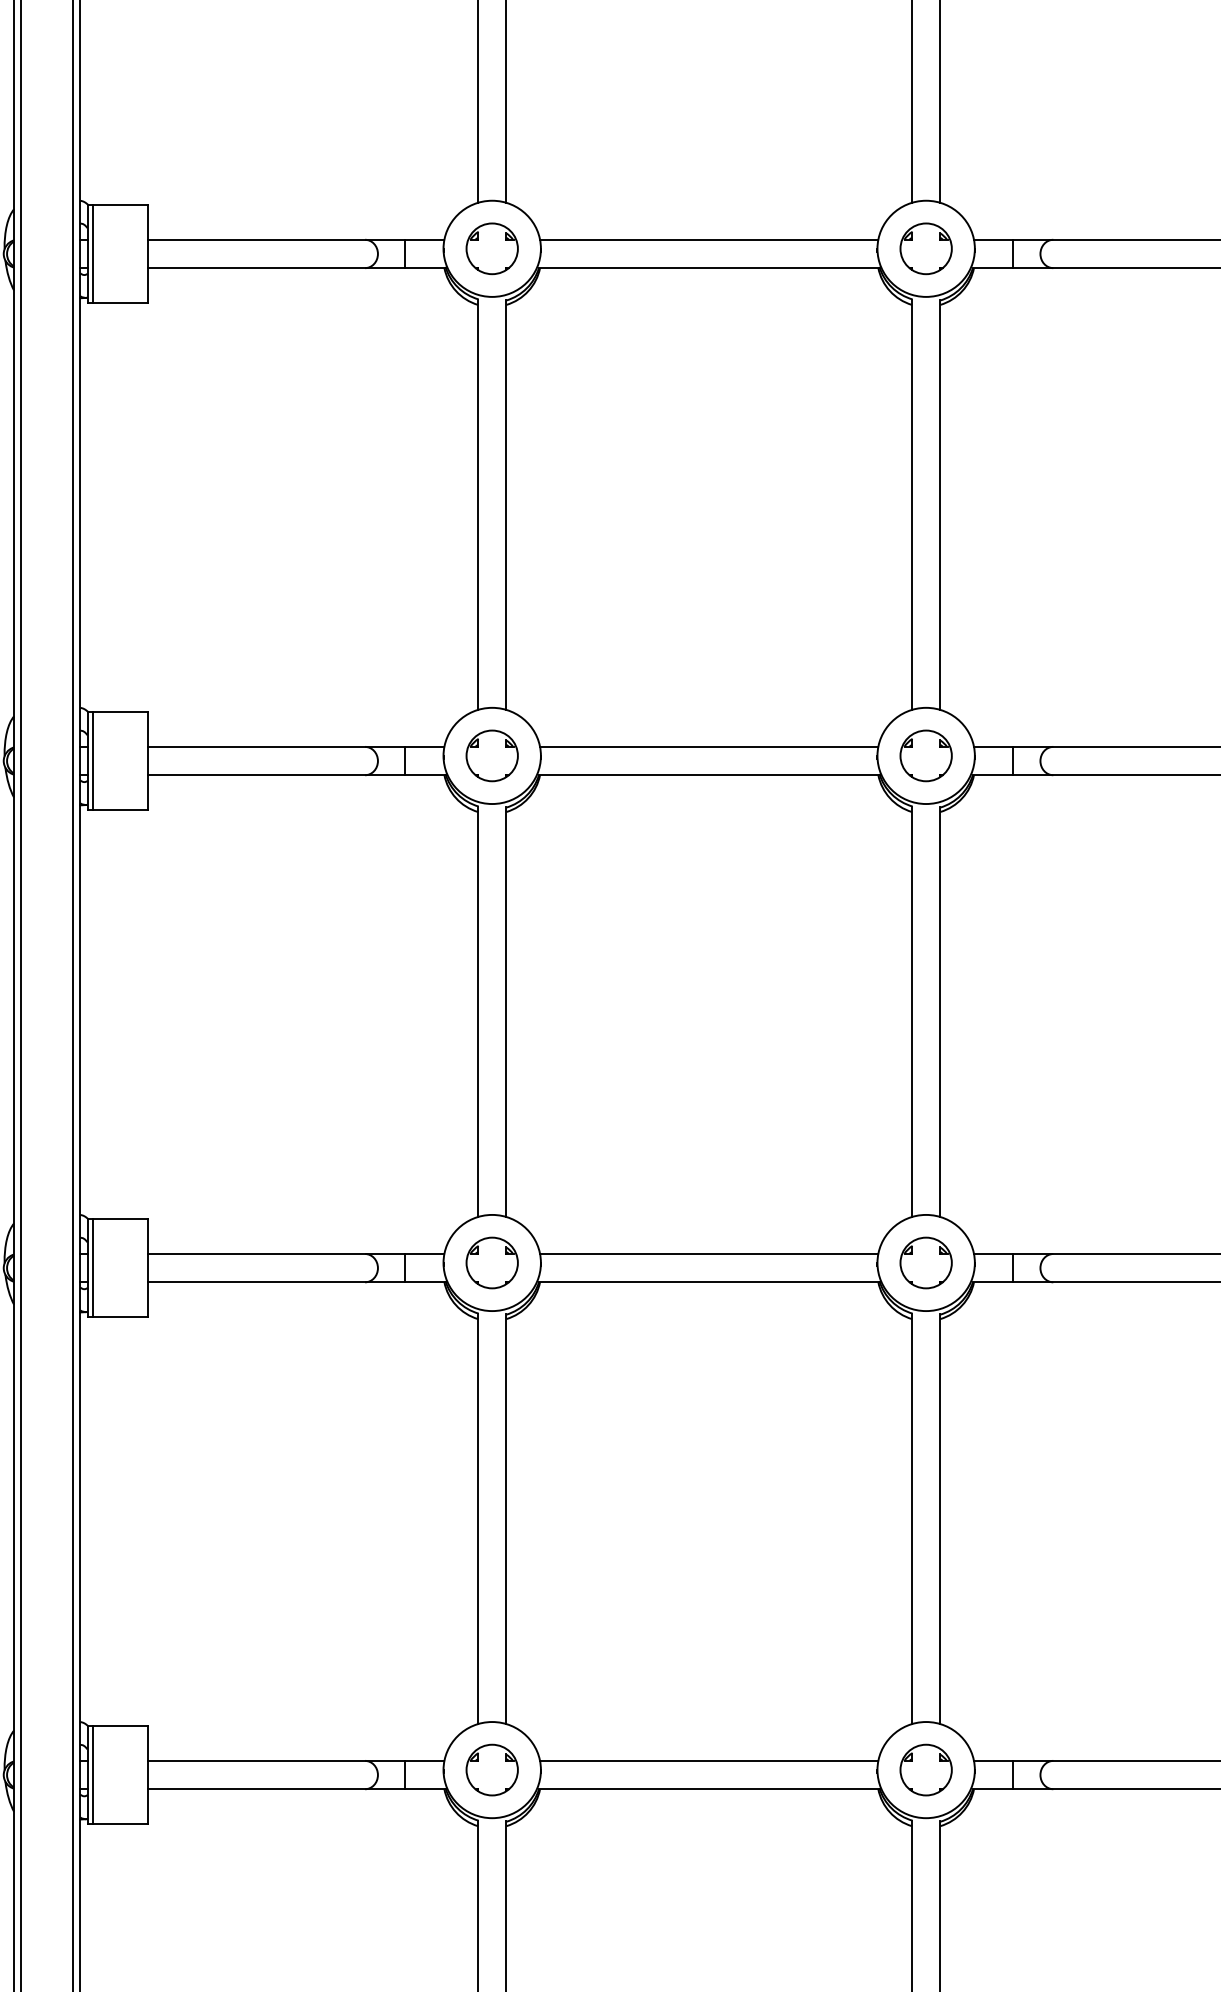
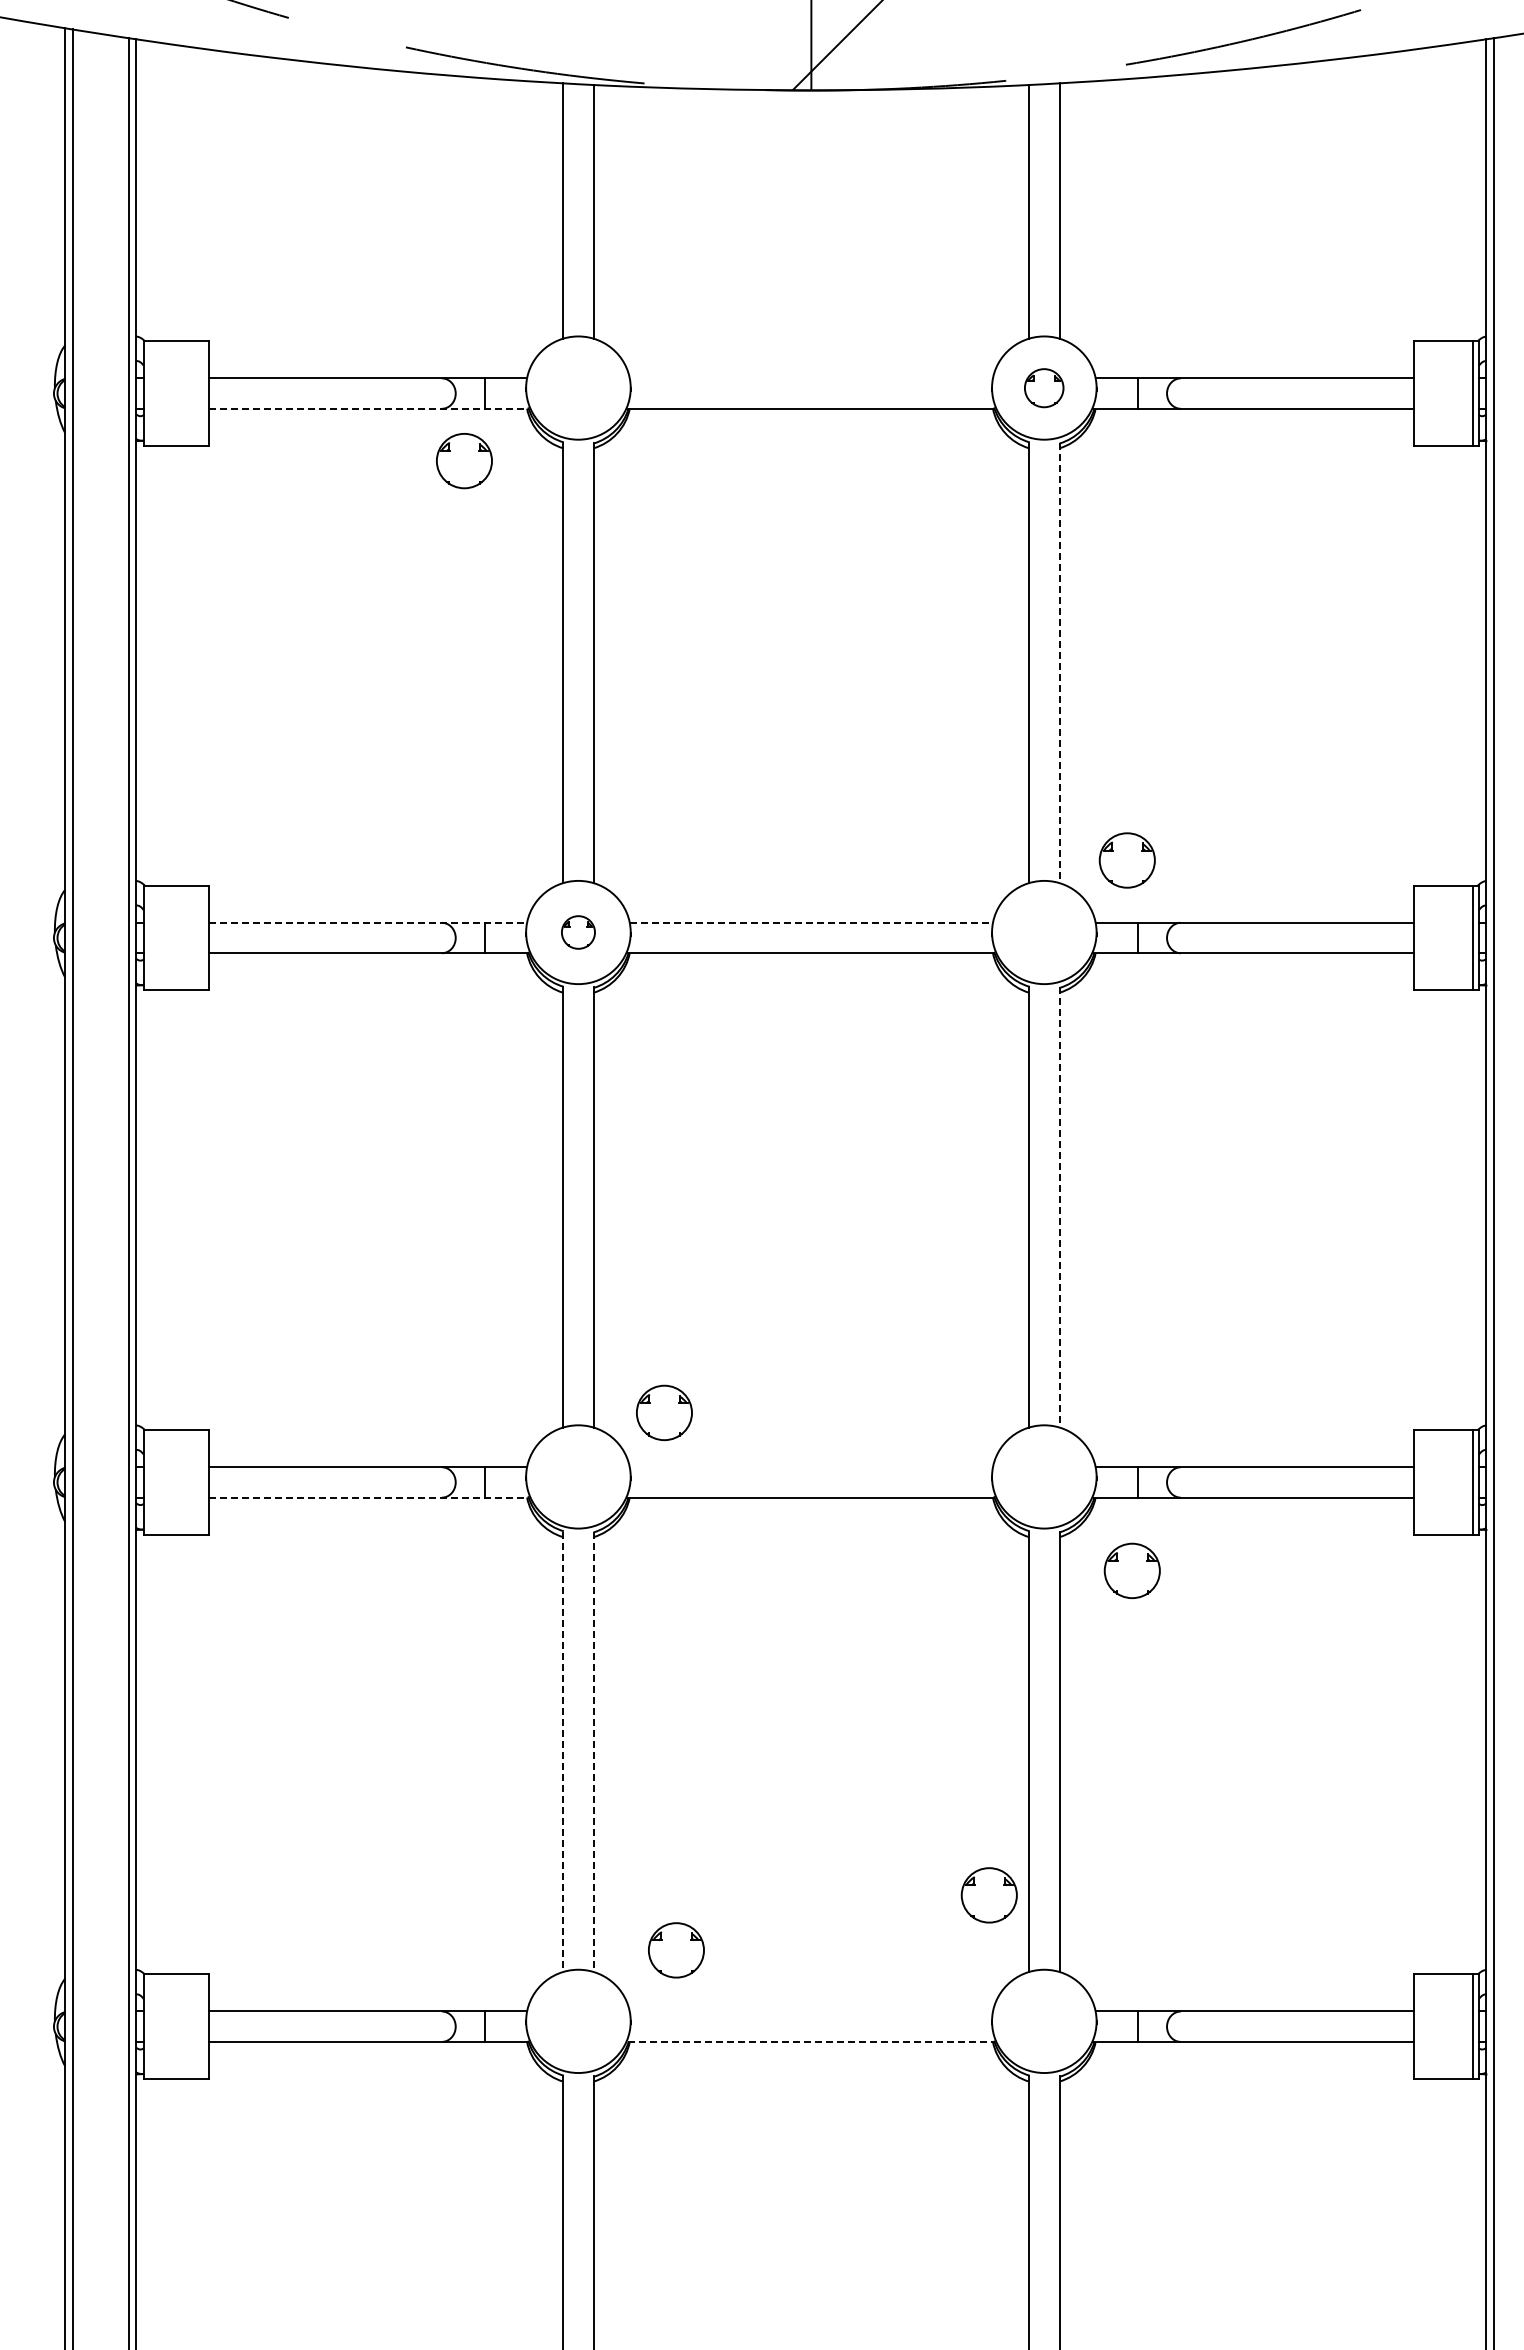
line: (708, 239) -> (810, 378), removed
part: (492, 249) -> (464, 461), moved
part: (925, 249) -> (1043, 388), size x0.7
line: (92, 253) -> (149, 393), removed
line: (296, 267) -> (368, 408), solid -> dashed
line: (940, 505) -> (1059, 663), solid -> dashed
line: (296, 746) -> (368, 922), solid -> dashed
line: (709, 746) -> (811, 922), solid -> dashed
part: (492, 755) -> (578, 932), size x0.6
part: (925, 755) -> (1126, 860), moved
line: (92, 760) -> (149, 937), removed
line: (940, 1012) -> (1059, 1207), solid -> dashed
line: (708, 1254) -> (810, 1467), removed
part: (492, 1262) -> (664, 1412), moved
part: (925, 1262) -> (1131, 1570), moved
line: (92, 1268) -> (149, 1482), removed
line: (296, 1282) -> (368, 1497), solid -> dashed
line: (478, 1519) -> (563, 1752), solid -> dashed
line: (506, 1519) -> (593, 1752), solid -> dashed
line: (708, 1760) -> (810, 2011), removed
part: (492, 1770) -> (676, 1950), moved
part: (925, 1770) -> (988, 1895), moved
line: (92, 1774) -> (149, 2026), removed
line: (709, 1788) -> (811, 2041), solid -> dashed

